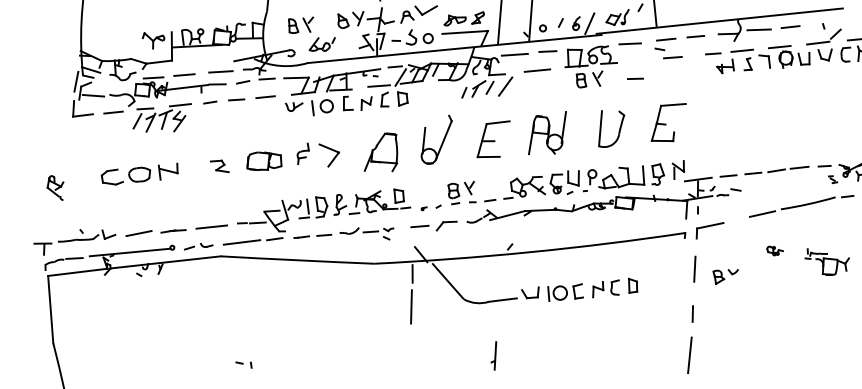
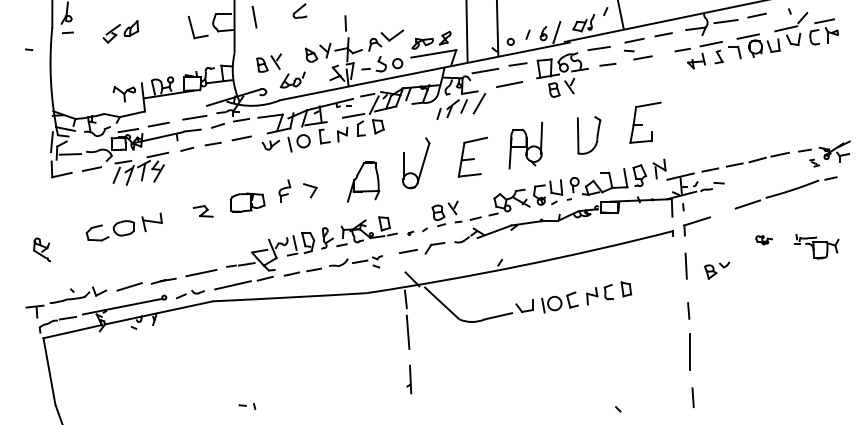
line: (635, 78) -> (607, 64), moved
part: (328, 155) -> (310, 190), size x0.62
part: (494, 355) -> (409, 379), moved

